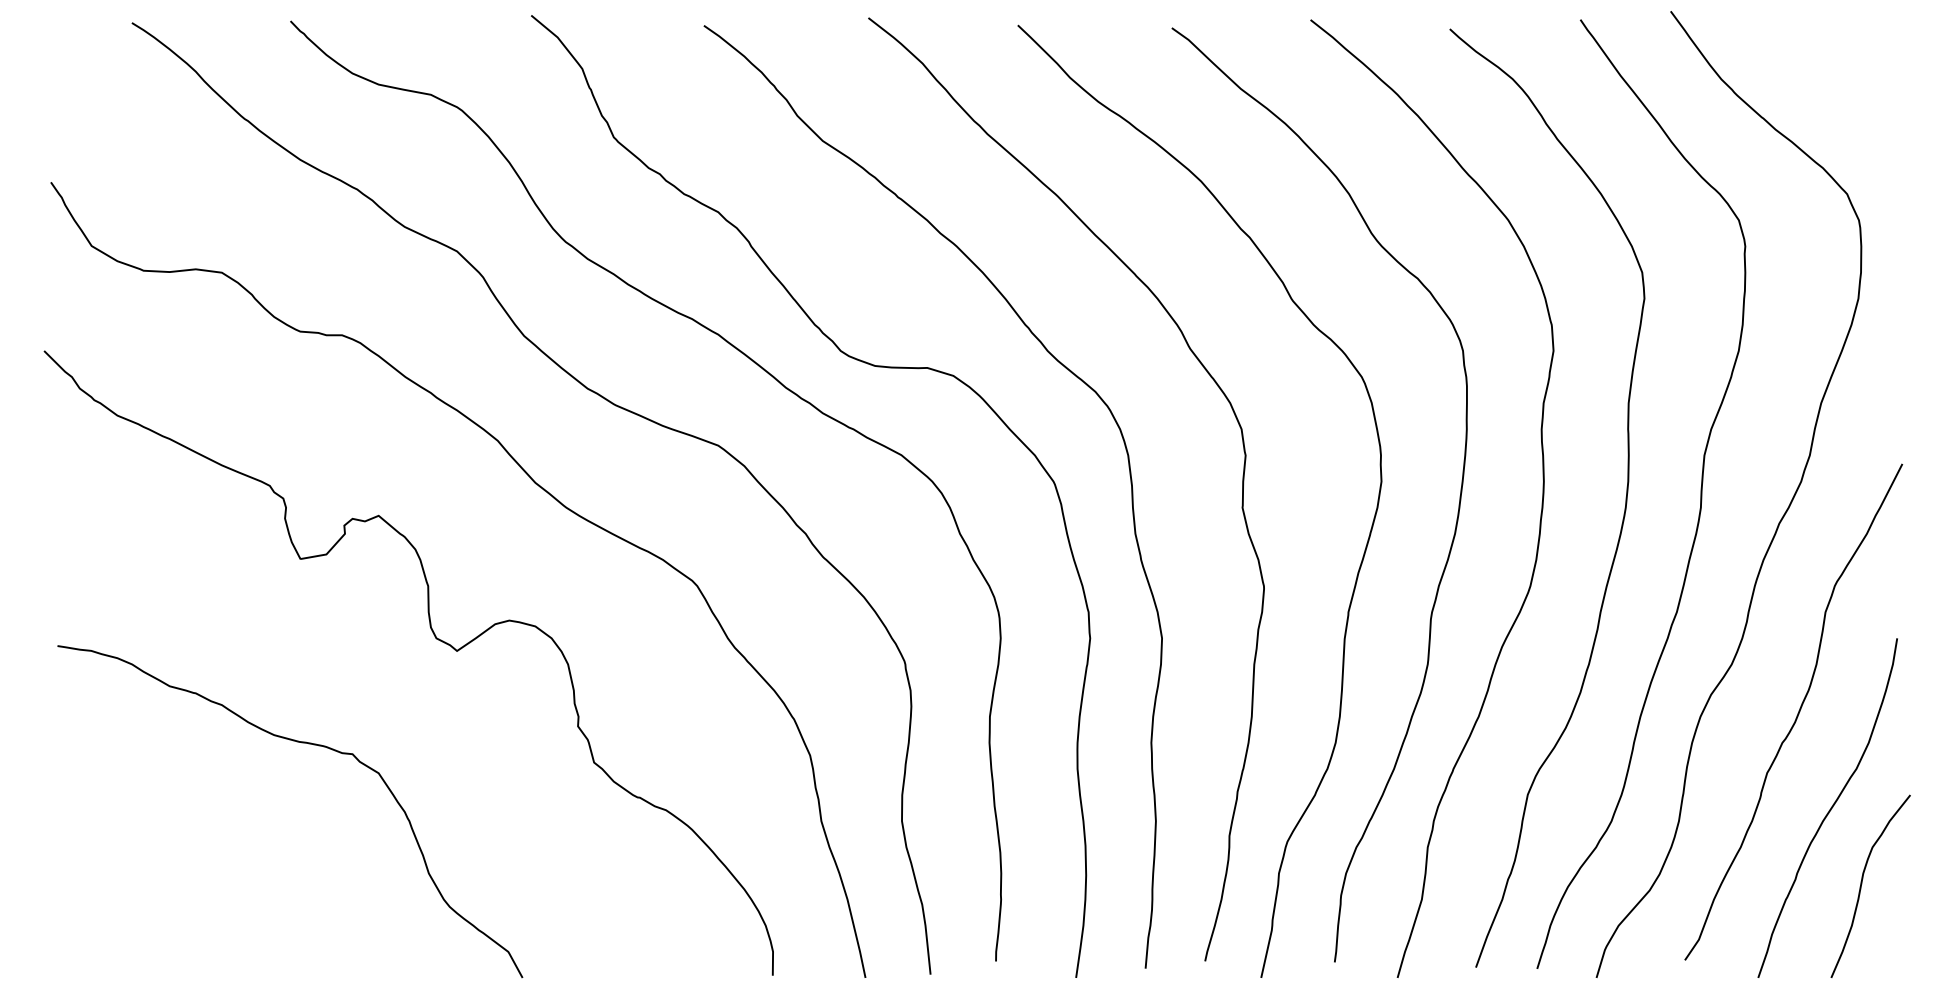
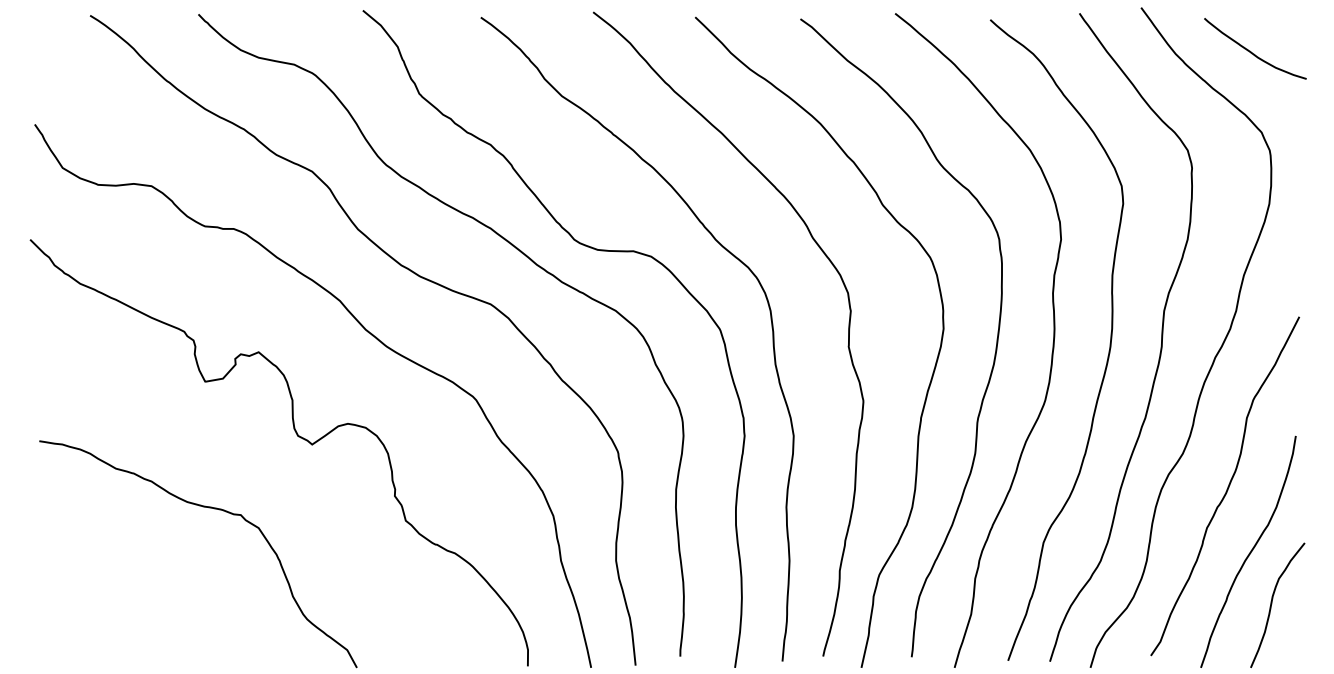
curve: (1832, 75) -> (1251, 51), added

